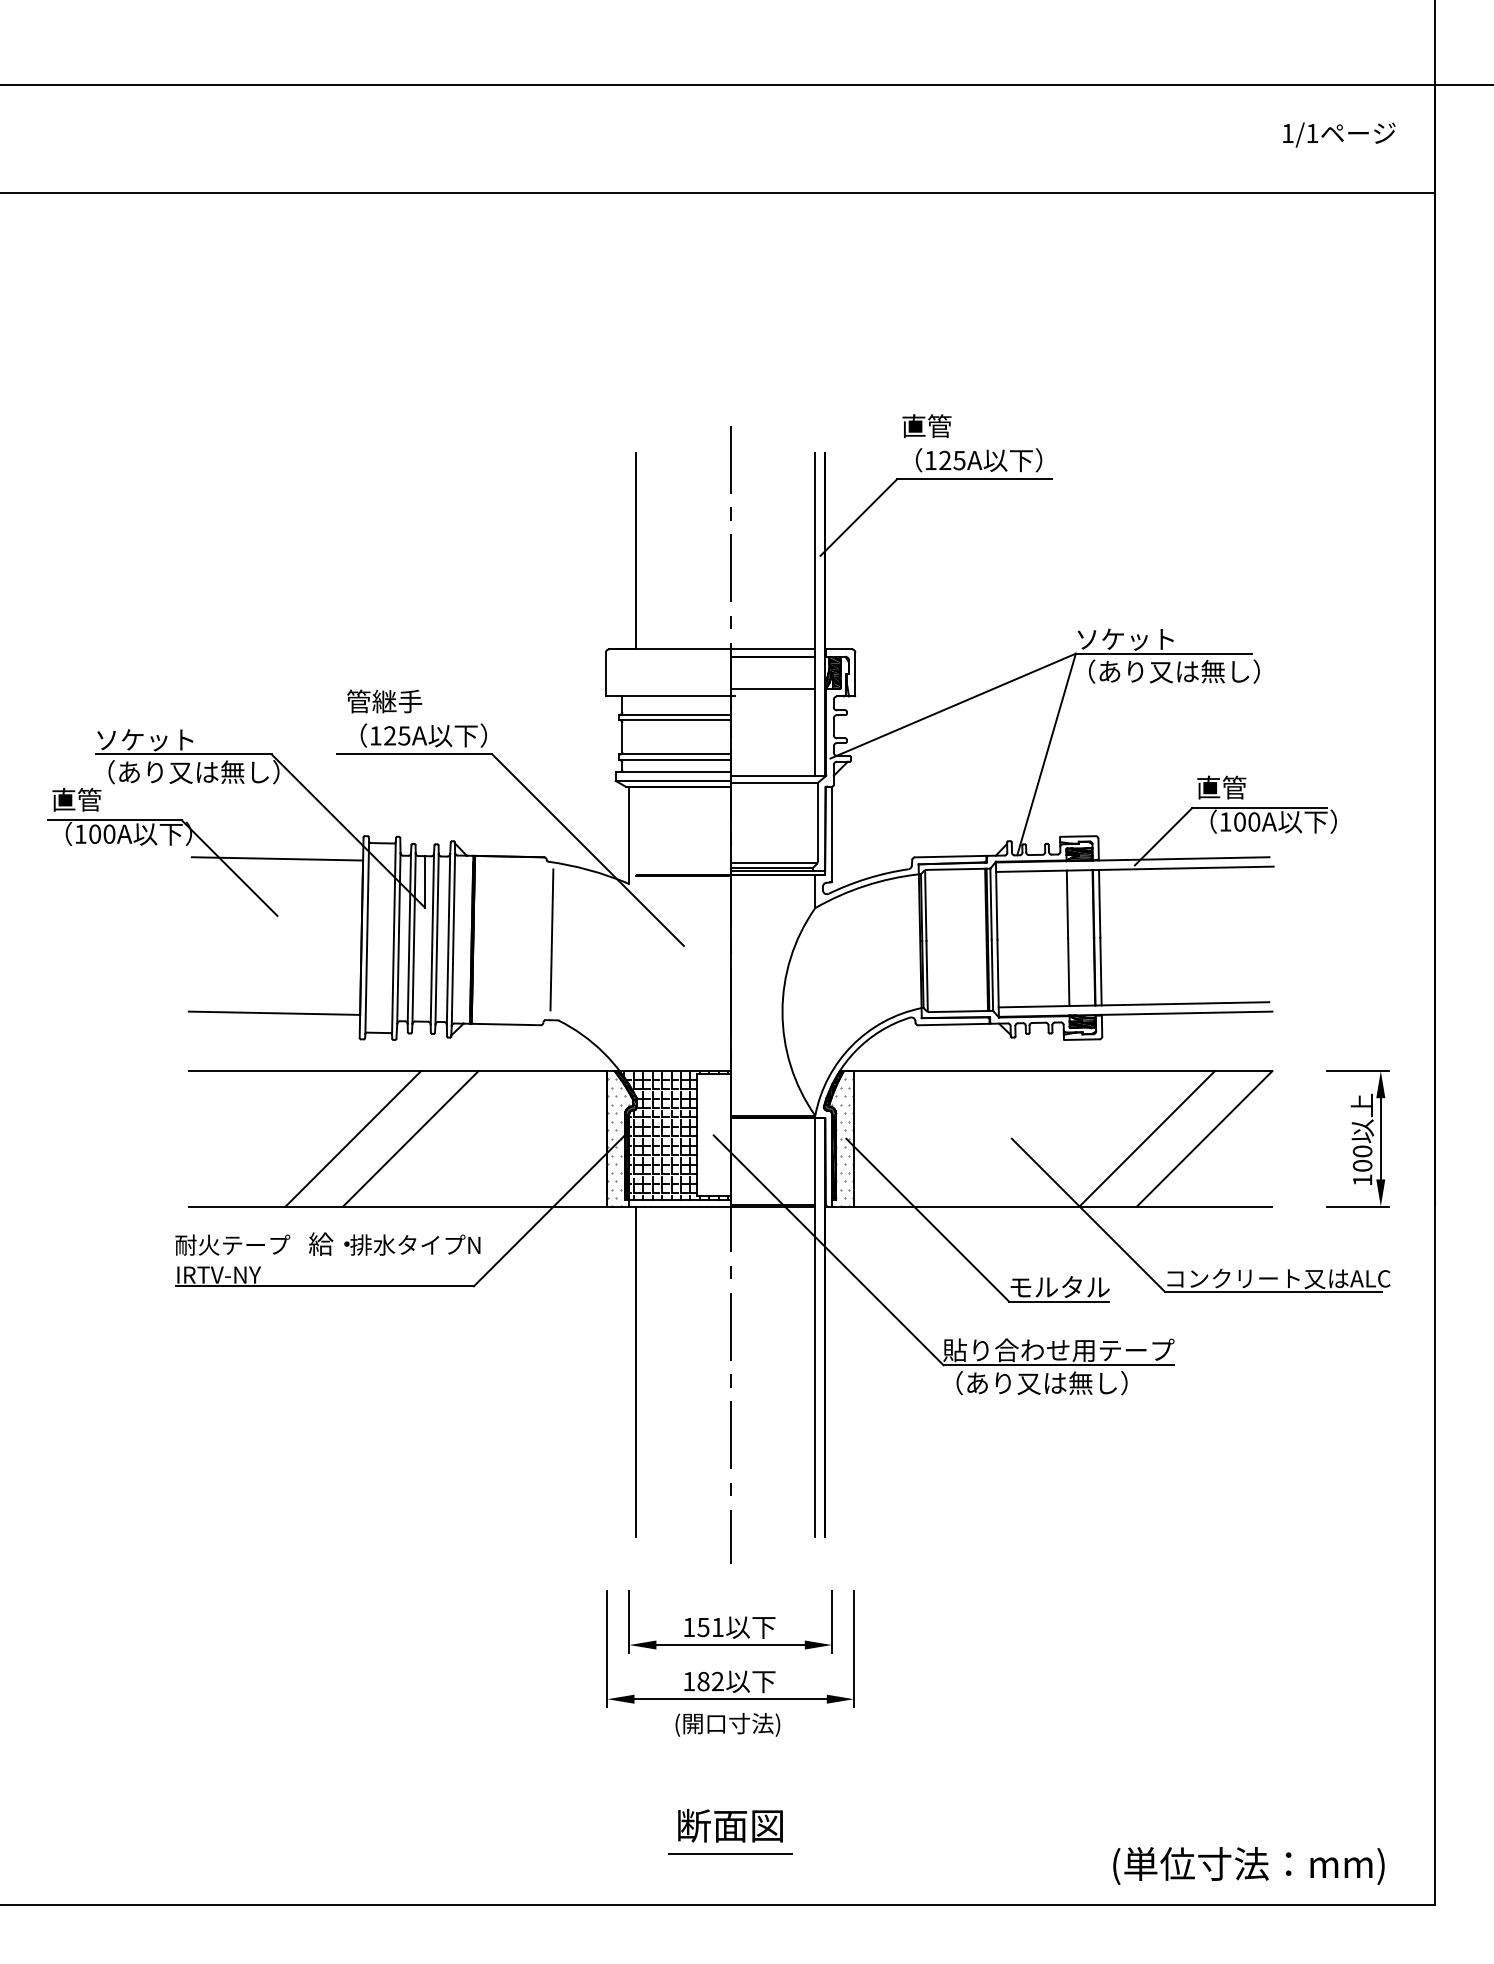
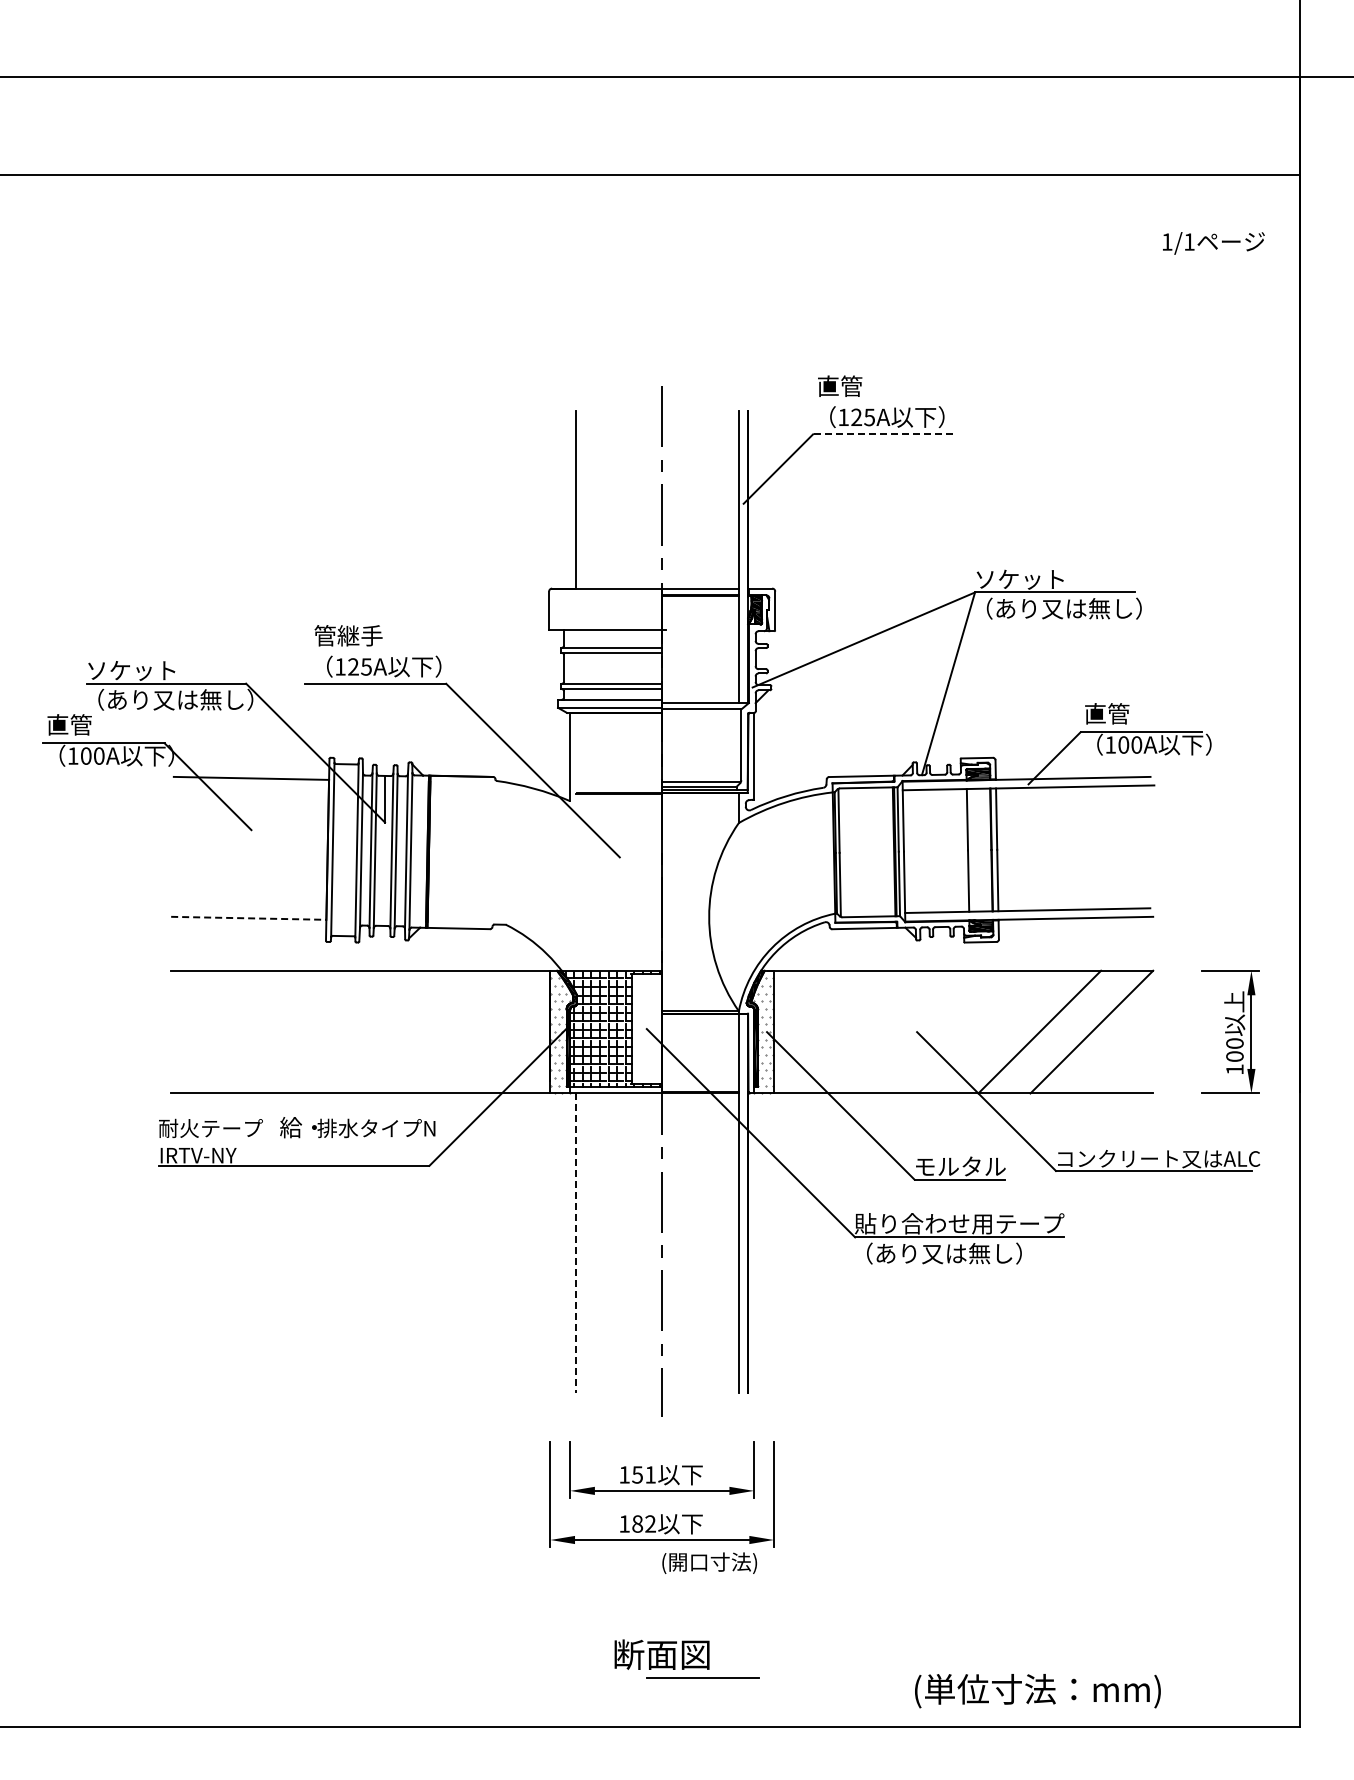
text: (1338, 135) -> (1213, 243), moved
line: (973, 479) -> (882, 434), solid -> dashed
line: (772, 689) -> (700, 624), removed
line: (551, 939) -> (499, 851), removed
line: (274, 1013) -> (248, 918), solid -> dashed
line: (352, 1138) -> (319, 1031), removed
line: (411, 1138) -> (372, 1031), removed
line: (636, 1372) -> (576, 1243), solid -> dashed
text: (727, 1724) -> (709, 1562), moved
line: (729, 1853) -> (702, 1677), moved
text: (1248, 1866) -> (1037, 1691), moved

